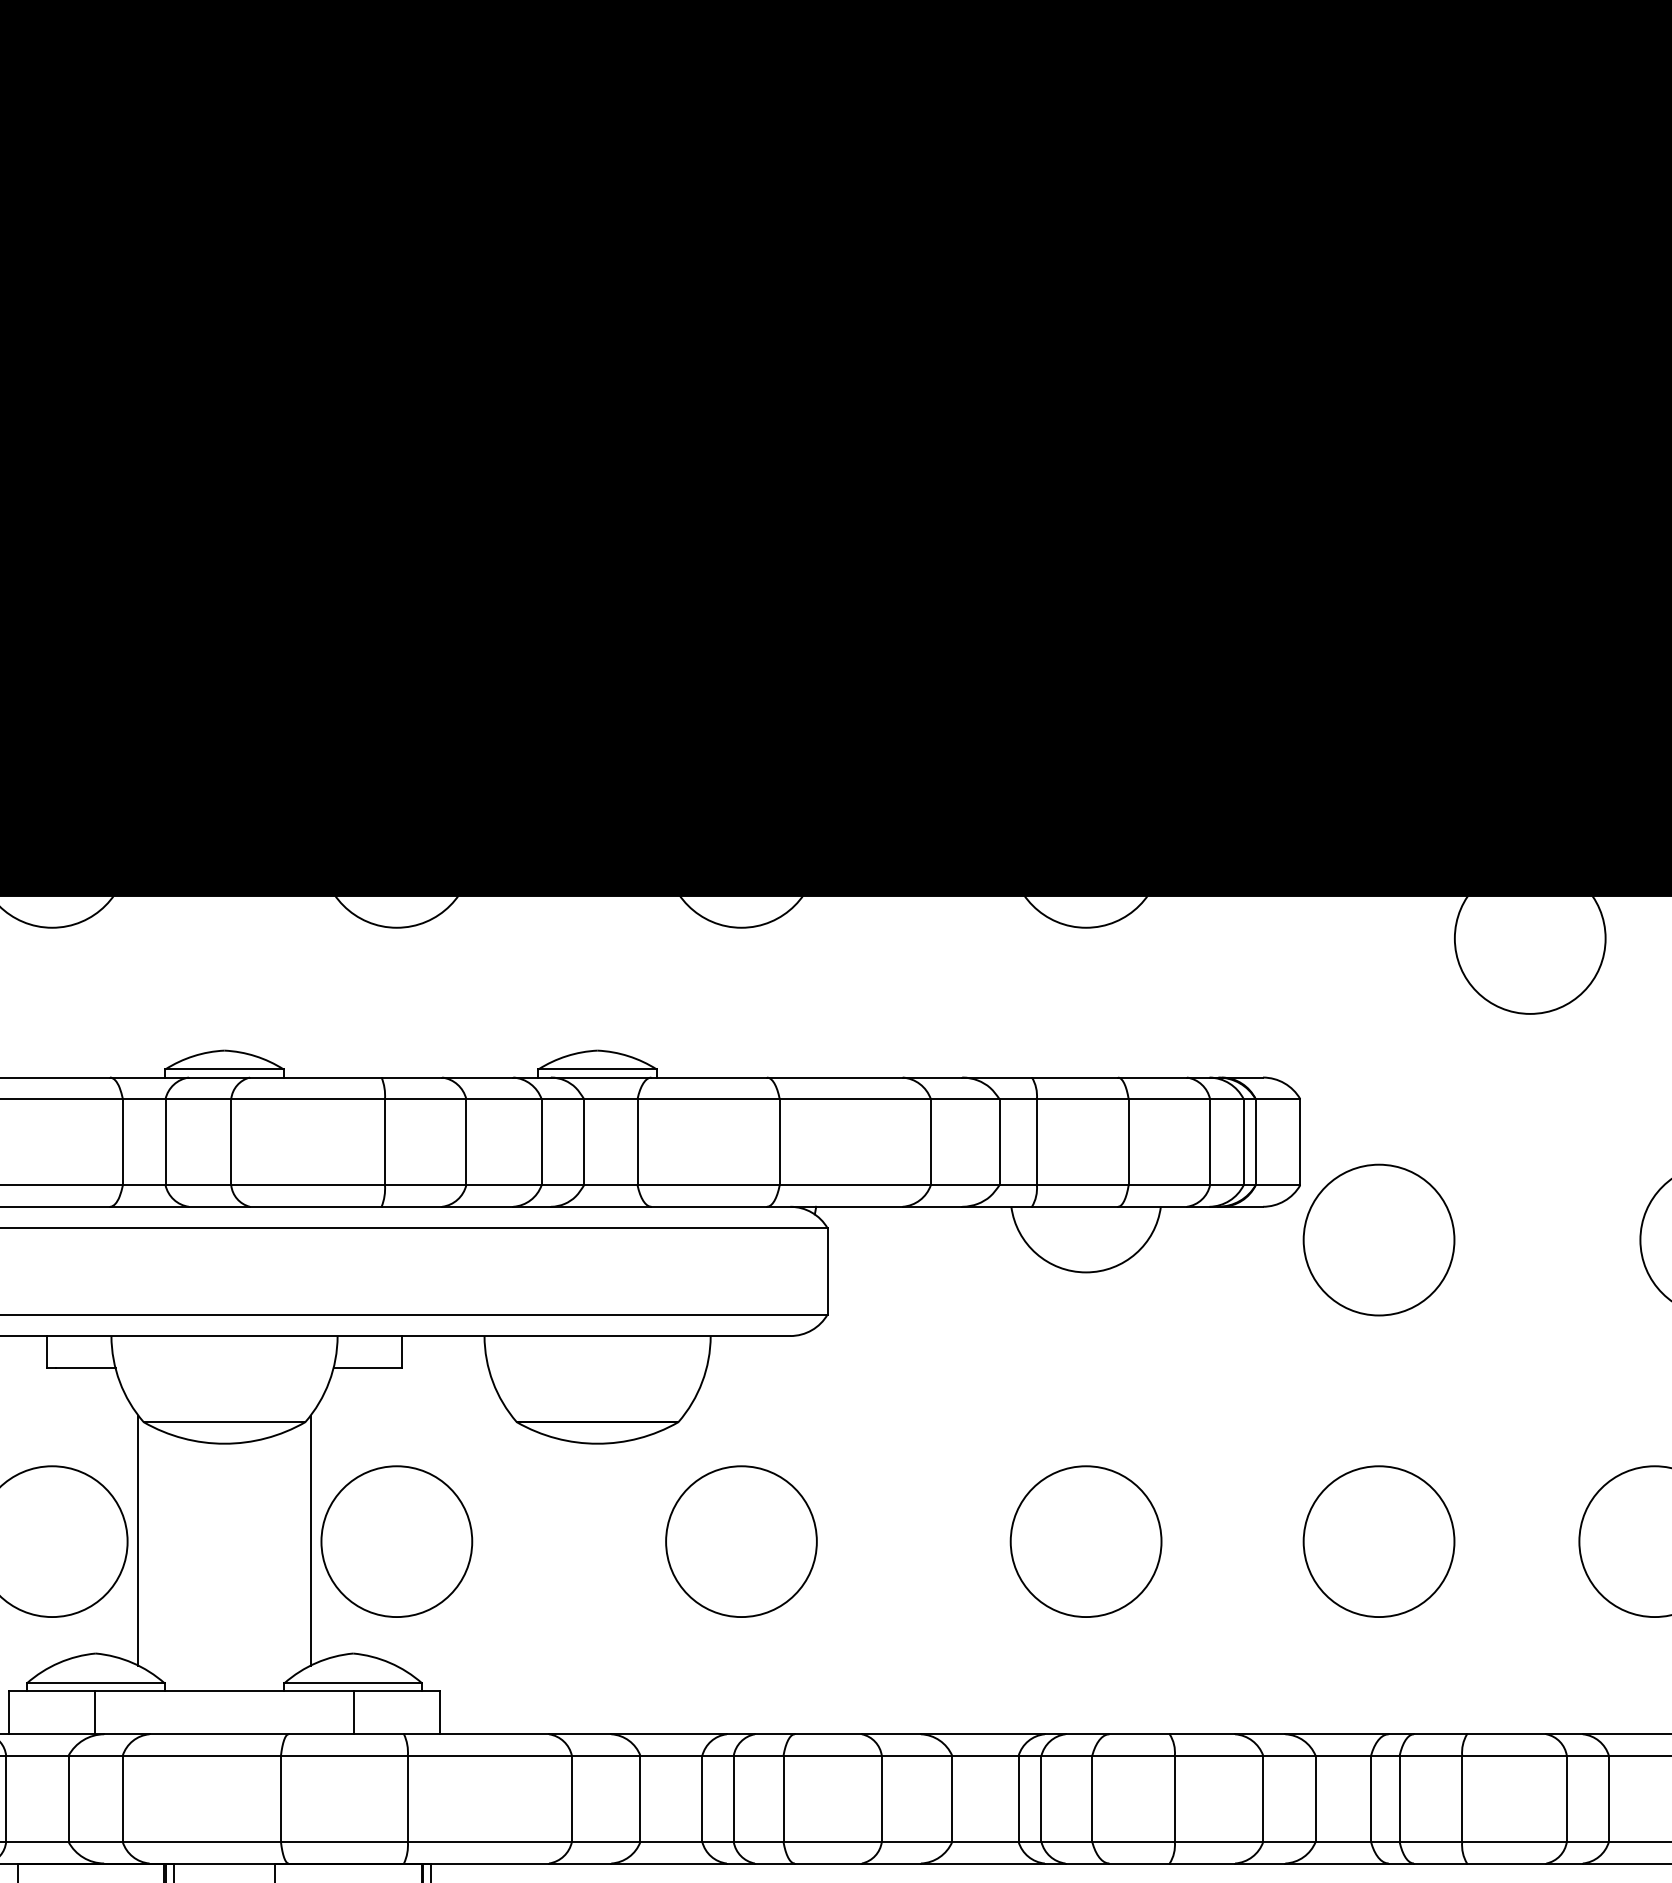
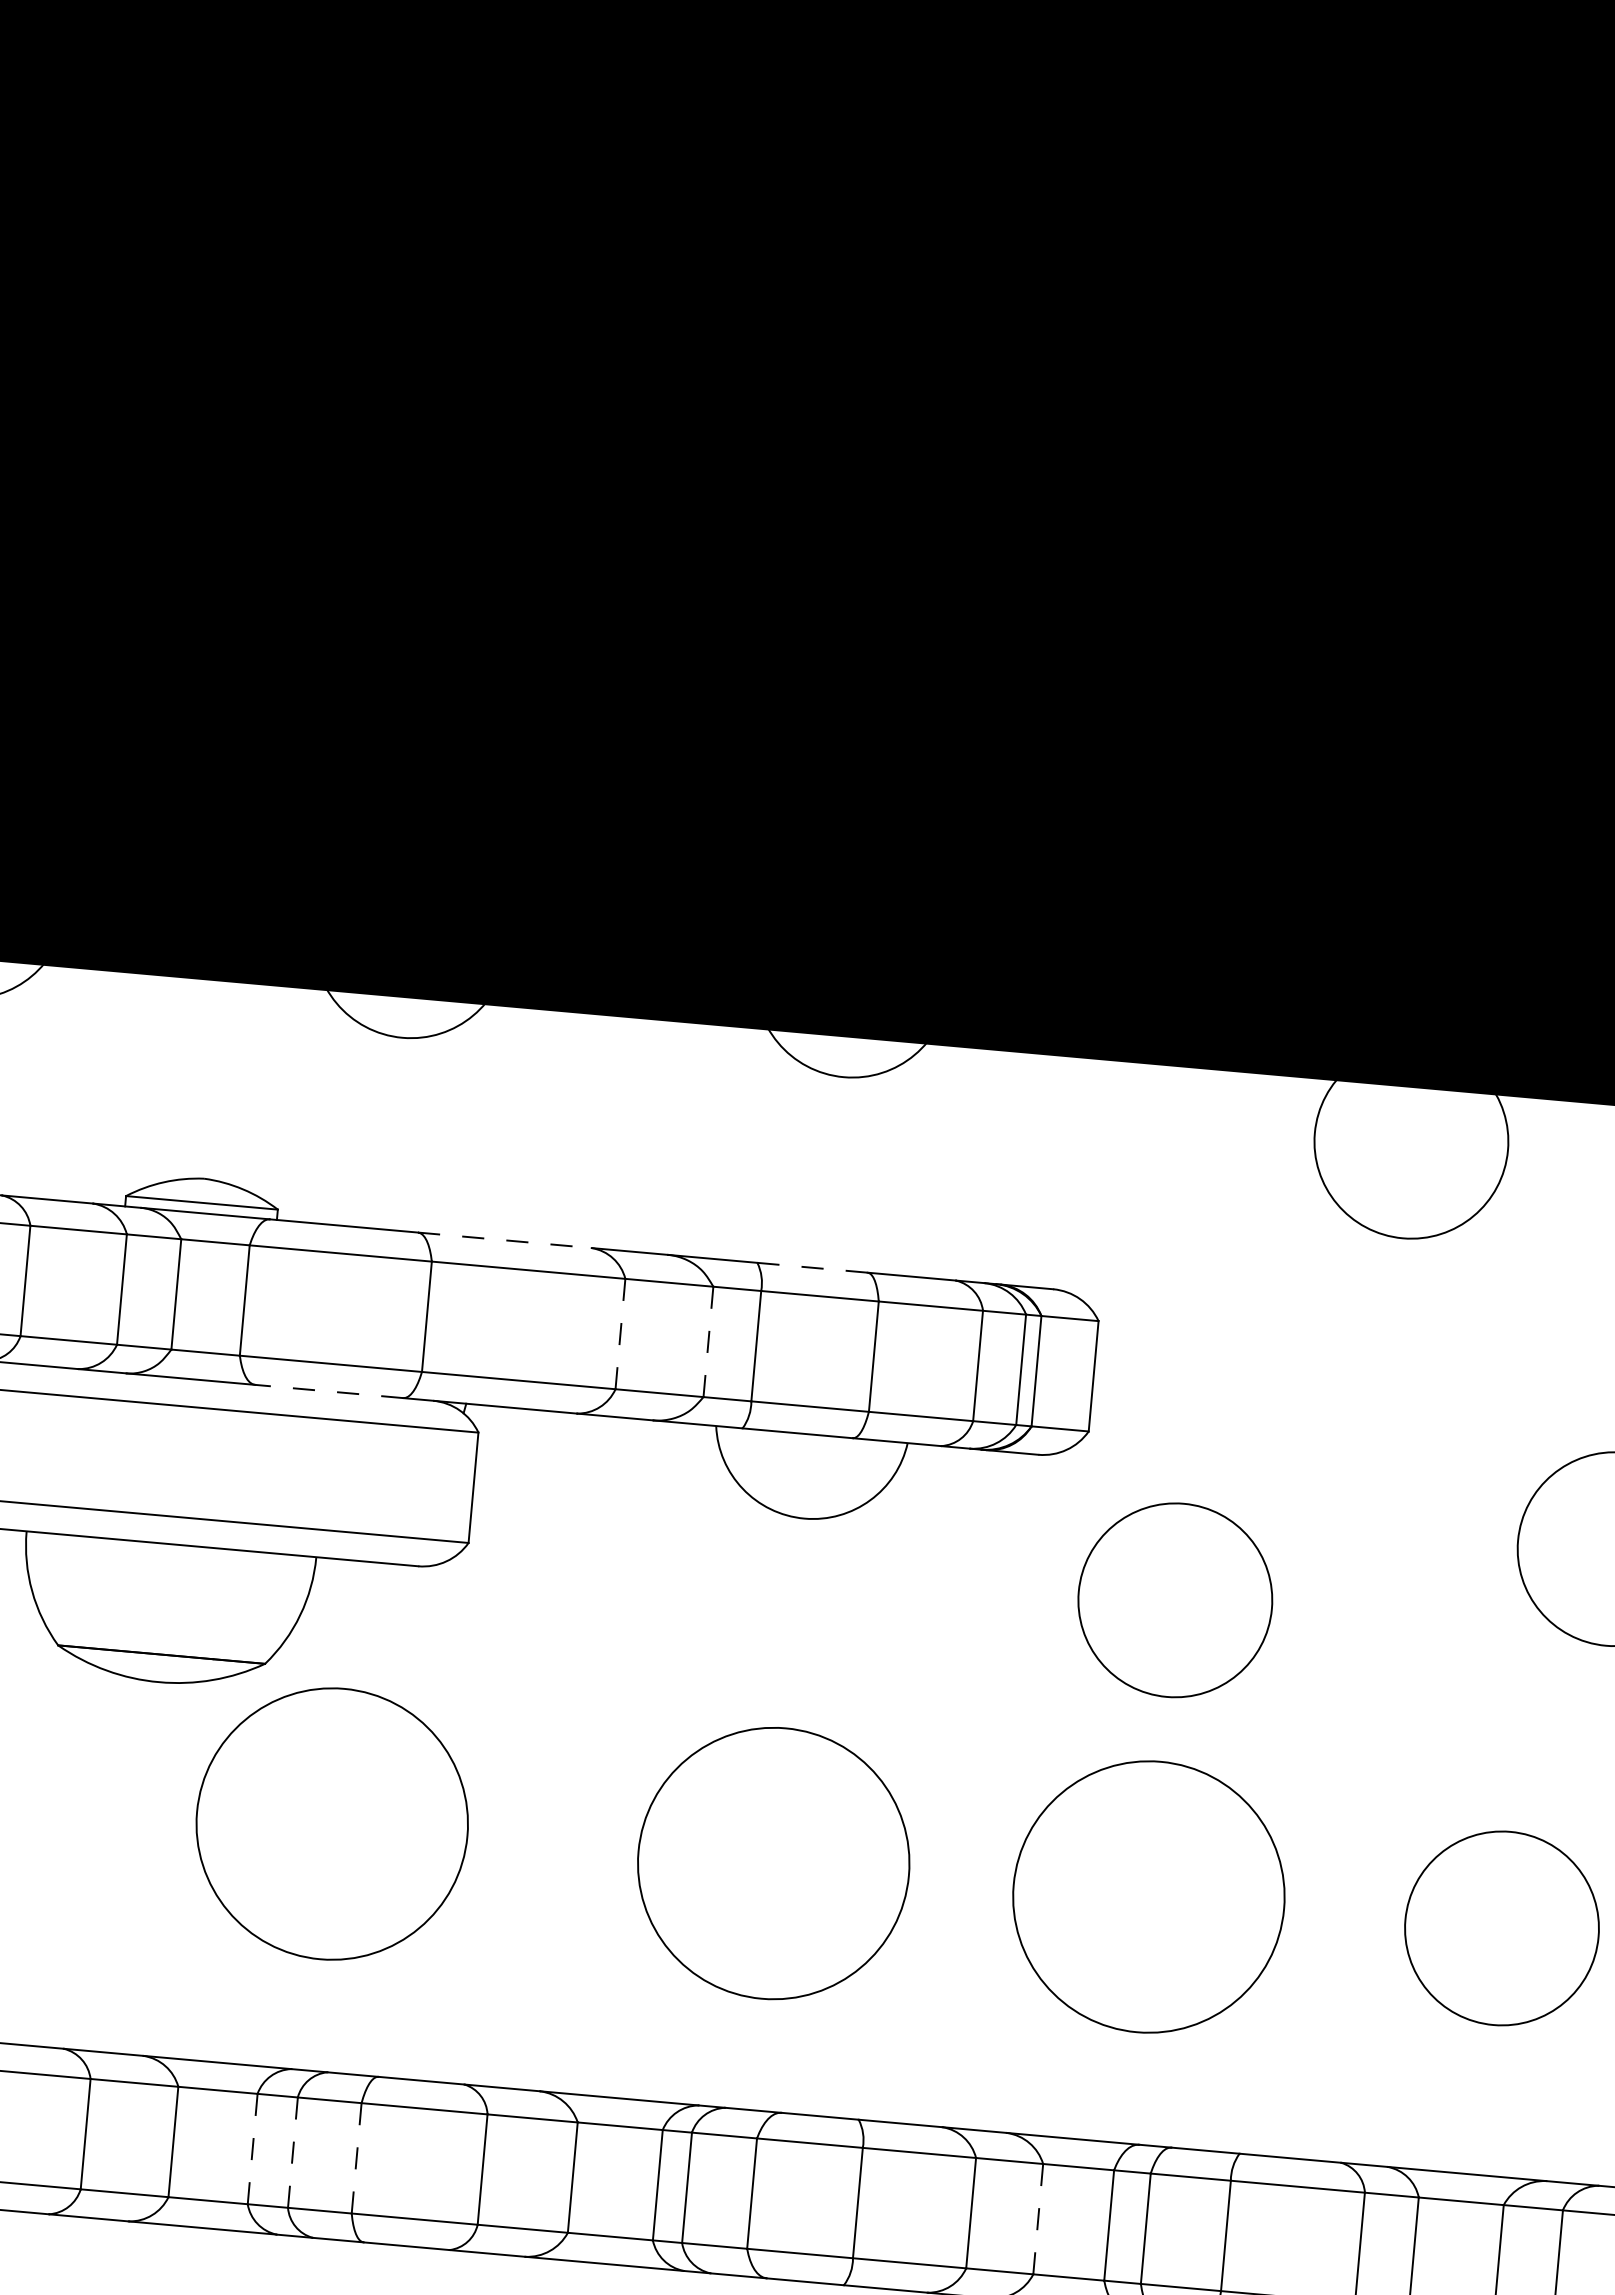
line: (834, 1077) -> (504, 1240), solid -> dashed
line: (1075, 1077) -> (813, 1267), solid -> dashed
line: (930, 1141) -> (620, 1333), solid -> dashed
line: (999, 1141) -> (708, 1341), solid -> dashed
line: (709, 1206) -> (329, 1391), solid -> dashed
circle: (1378, 1239) -> (1174, 1599), moved
circle: (741, 1541) -> (332, 1823), size x1.4
circle: (1085, 1541) -> (772, 1863), size x1.4
circle: (1378, 1541) -> (1148, 1896), size x1.4
line: (702, 1798) -> (252, 2148), solid -> dashed
line: (733, 1798) -> (292, 2152), solid -> dashed
line: (783, 1798) -> (356, 2157), solid -> dashed
line: (1315, 1798) -> (1038, 2218), solid -> dashed

